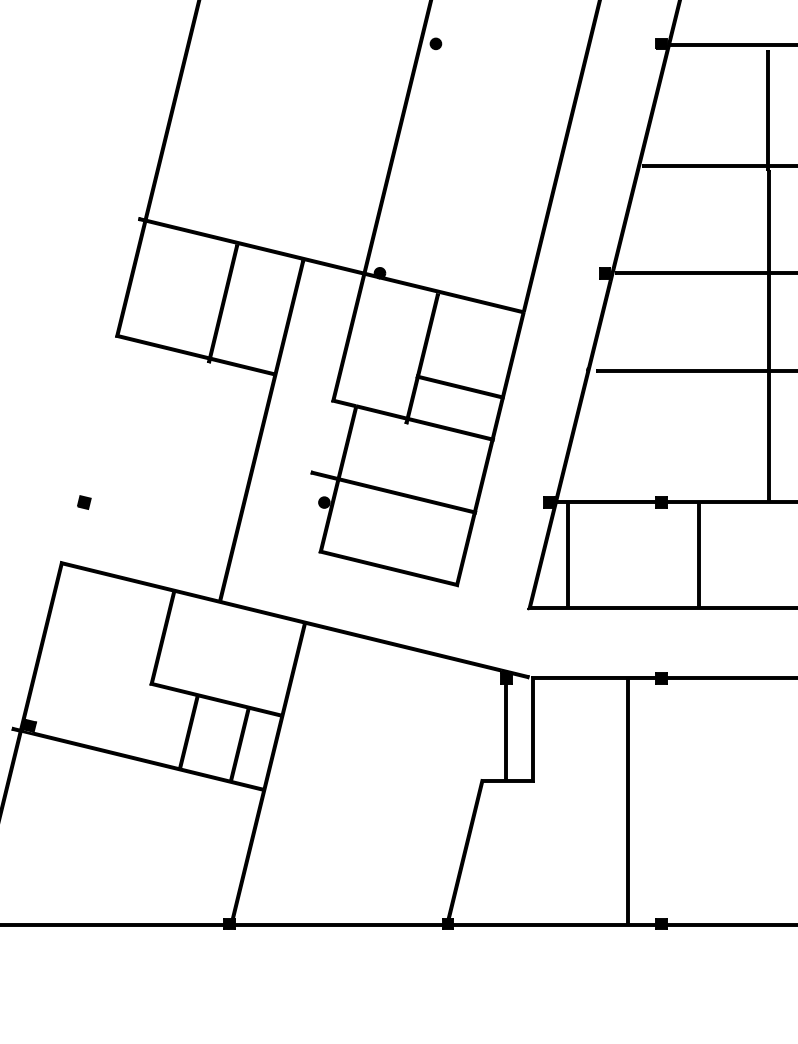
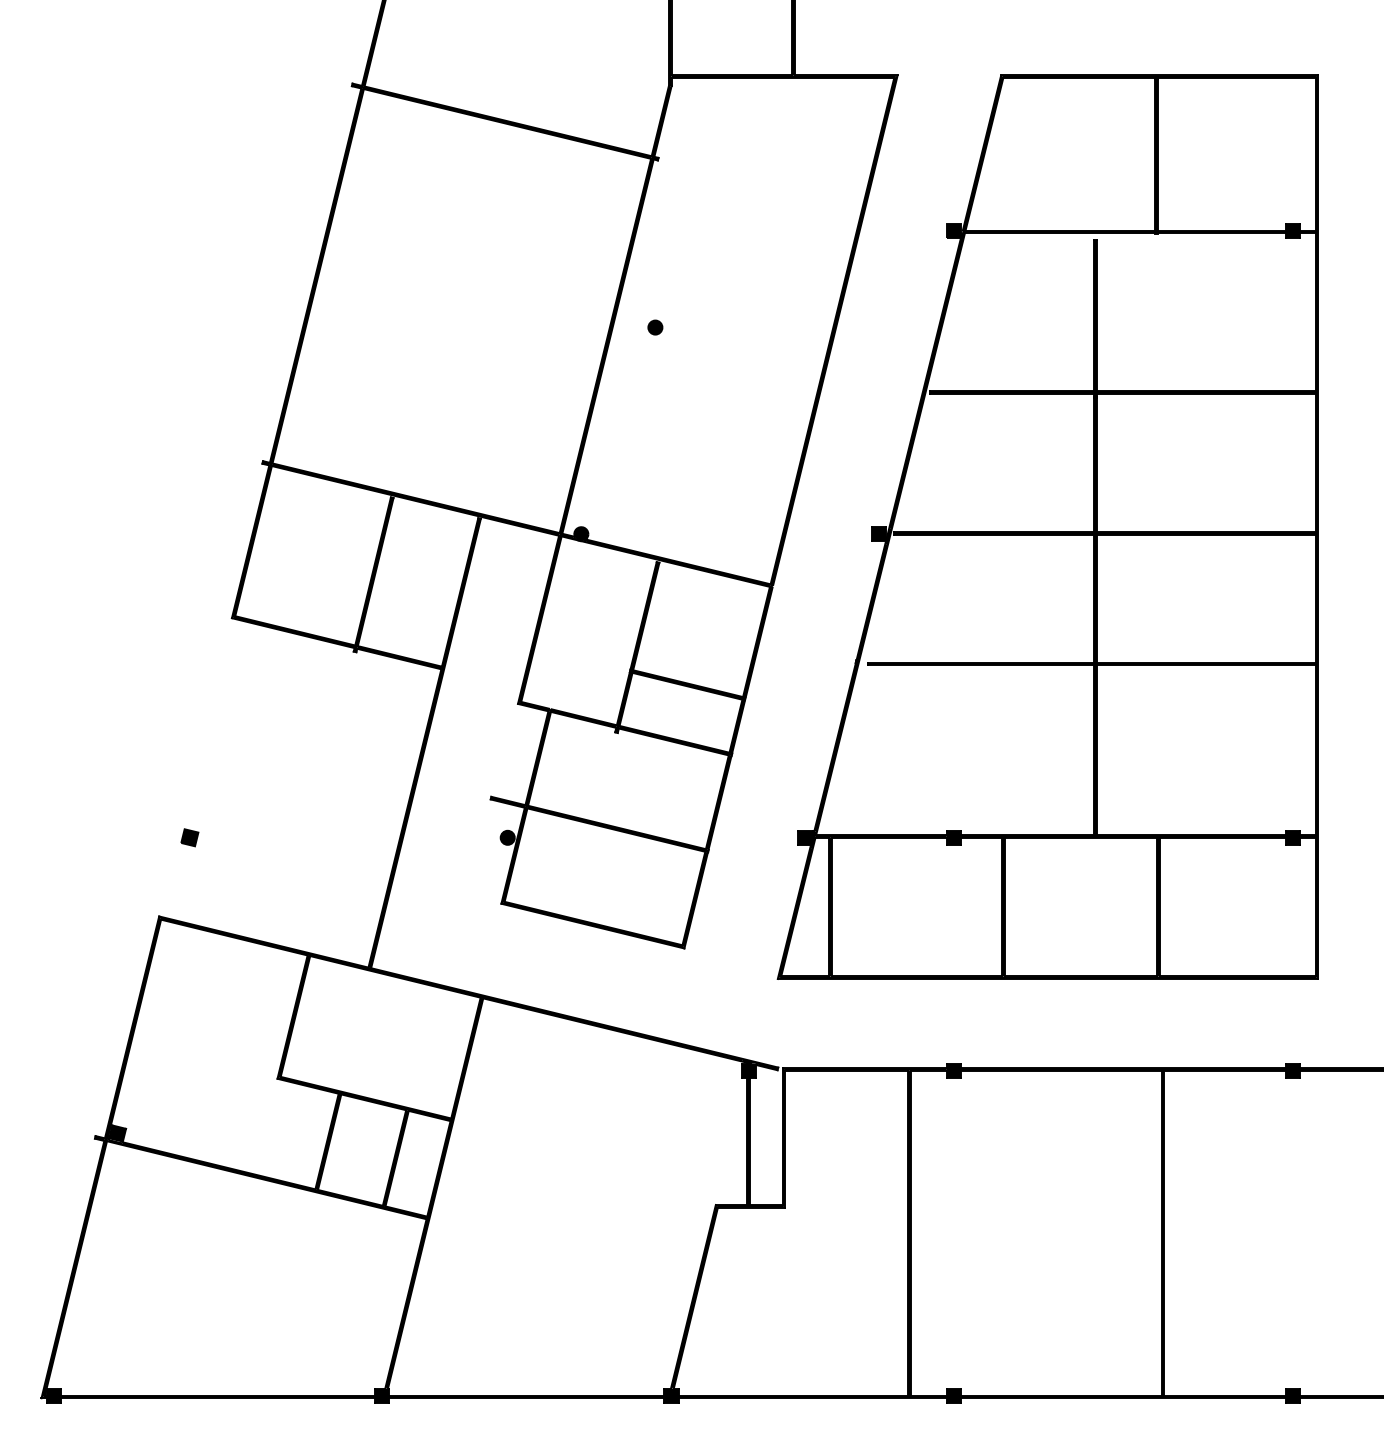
part: (435, 43) -> (655, 327), moved

